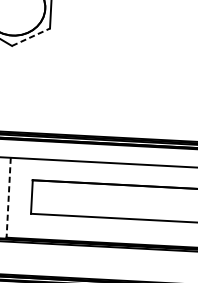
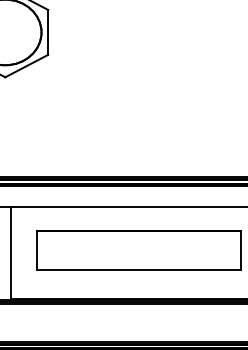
line: (31, 36) -> (27, 65), dashed -> solid
line: (8, 198) -> (10, 253), dashed -> solid

